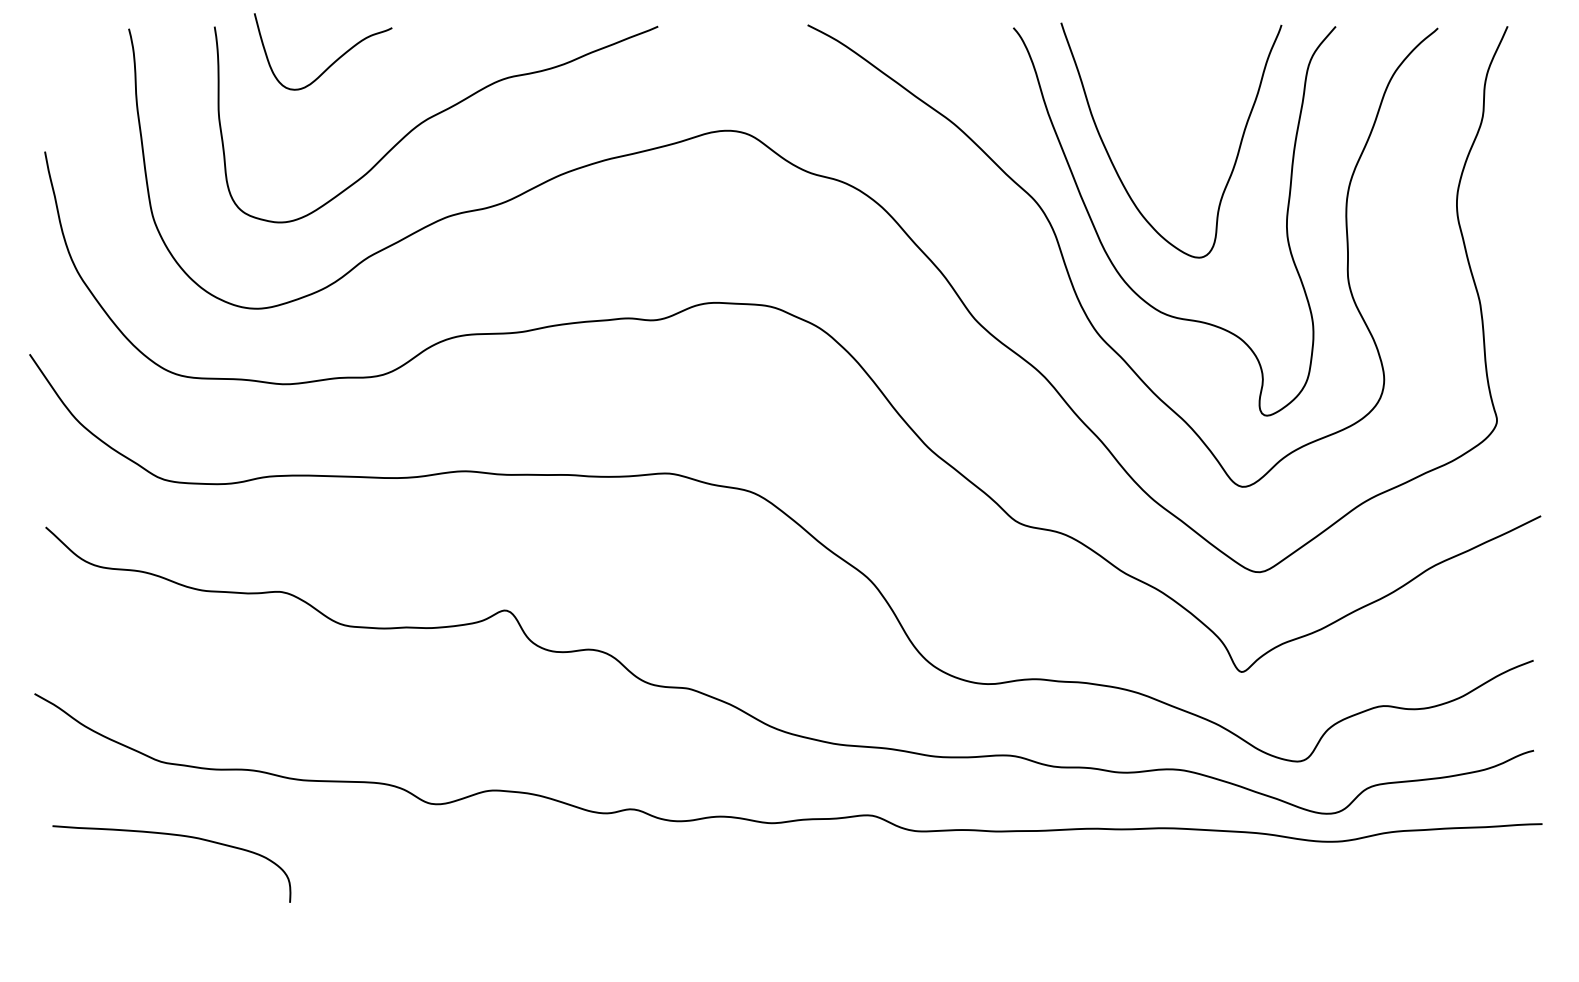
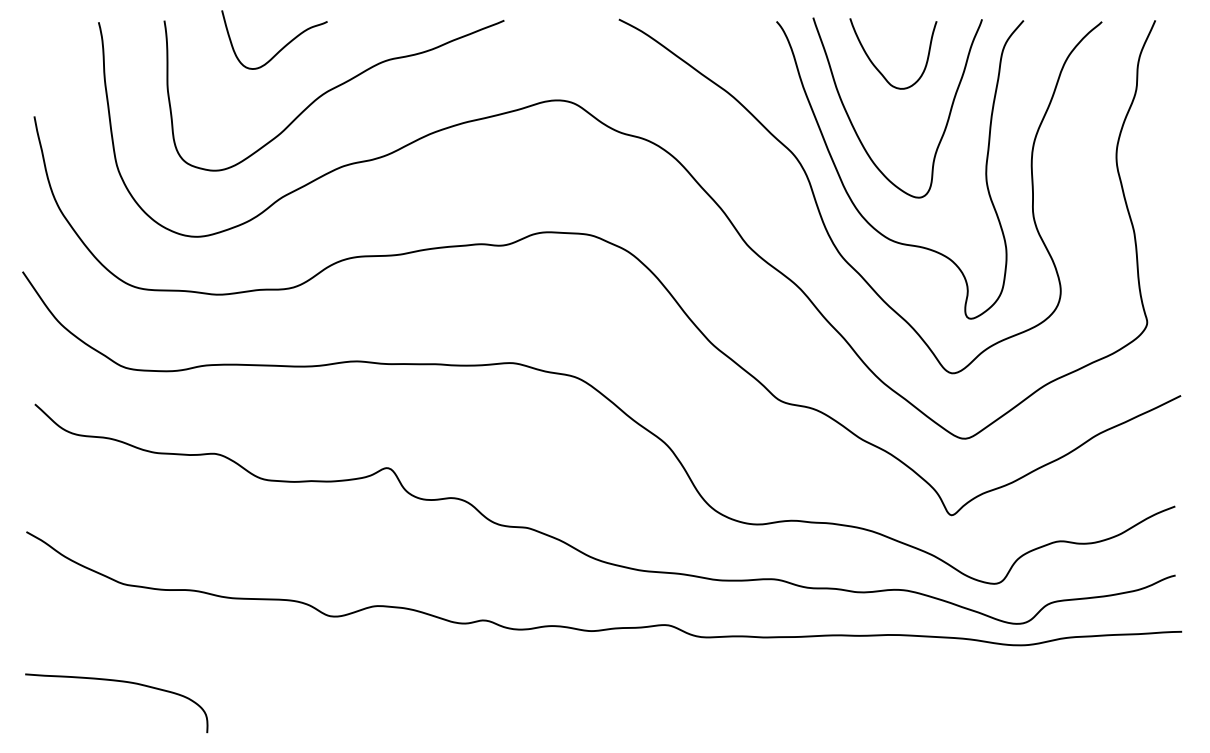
curve: (333, 61) -> (282, 47), moved
curve: (1143, 86) -> (876, 66), added
curve: (178, 836) -> (121, 682), moved

